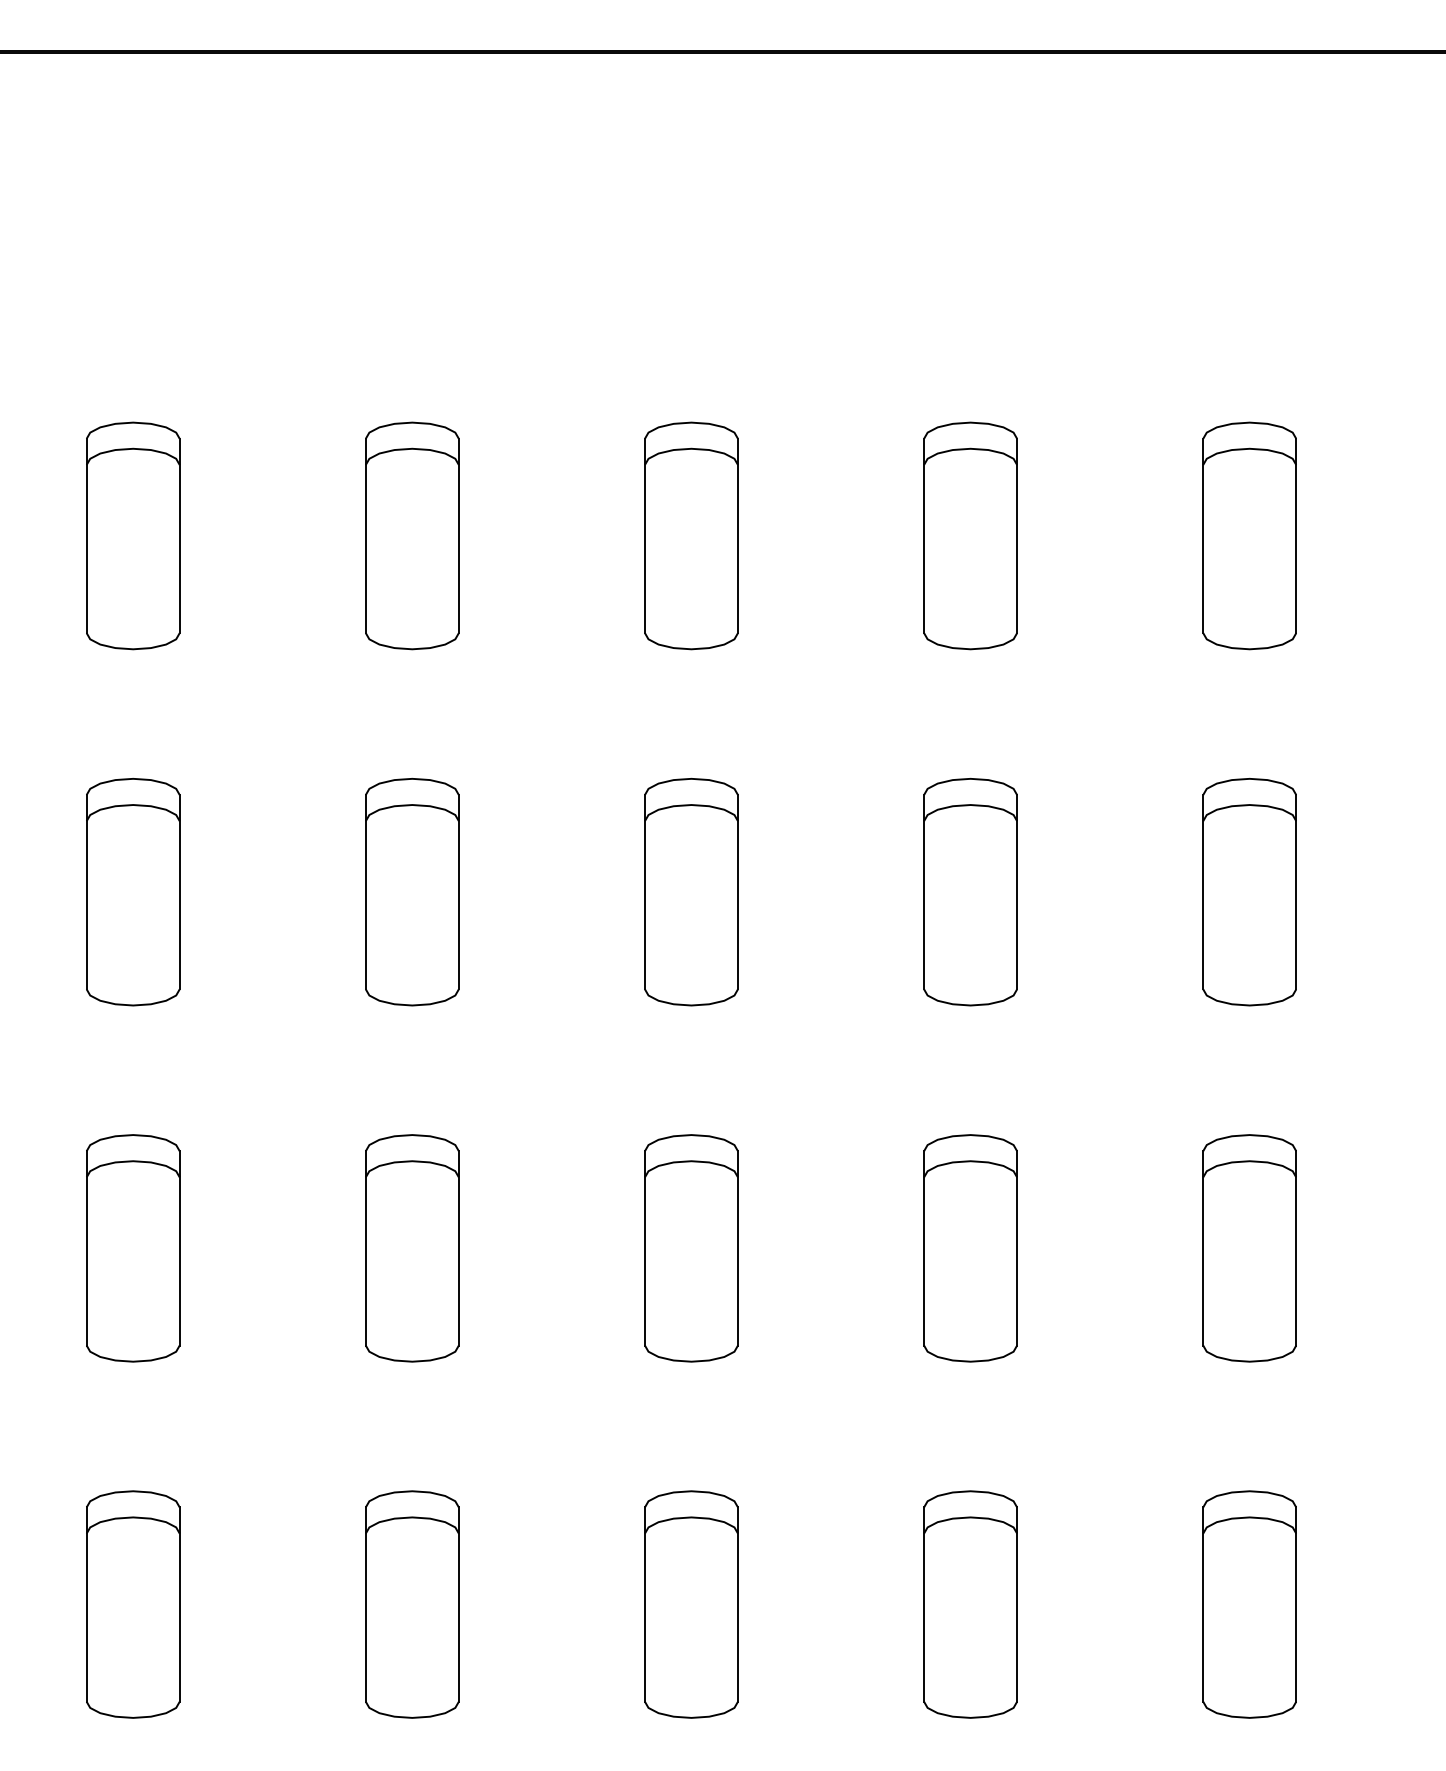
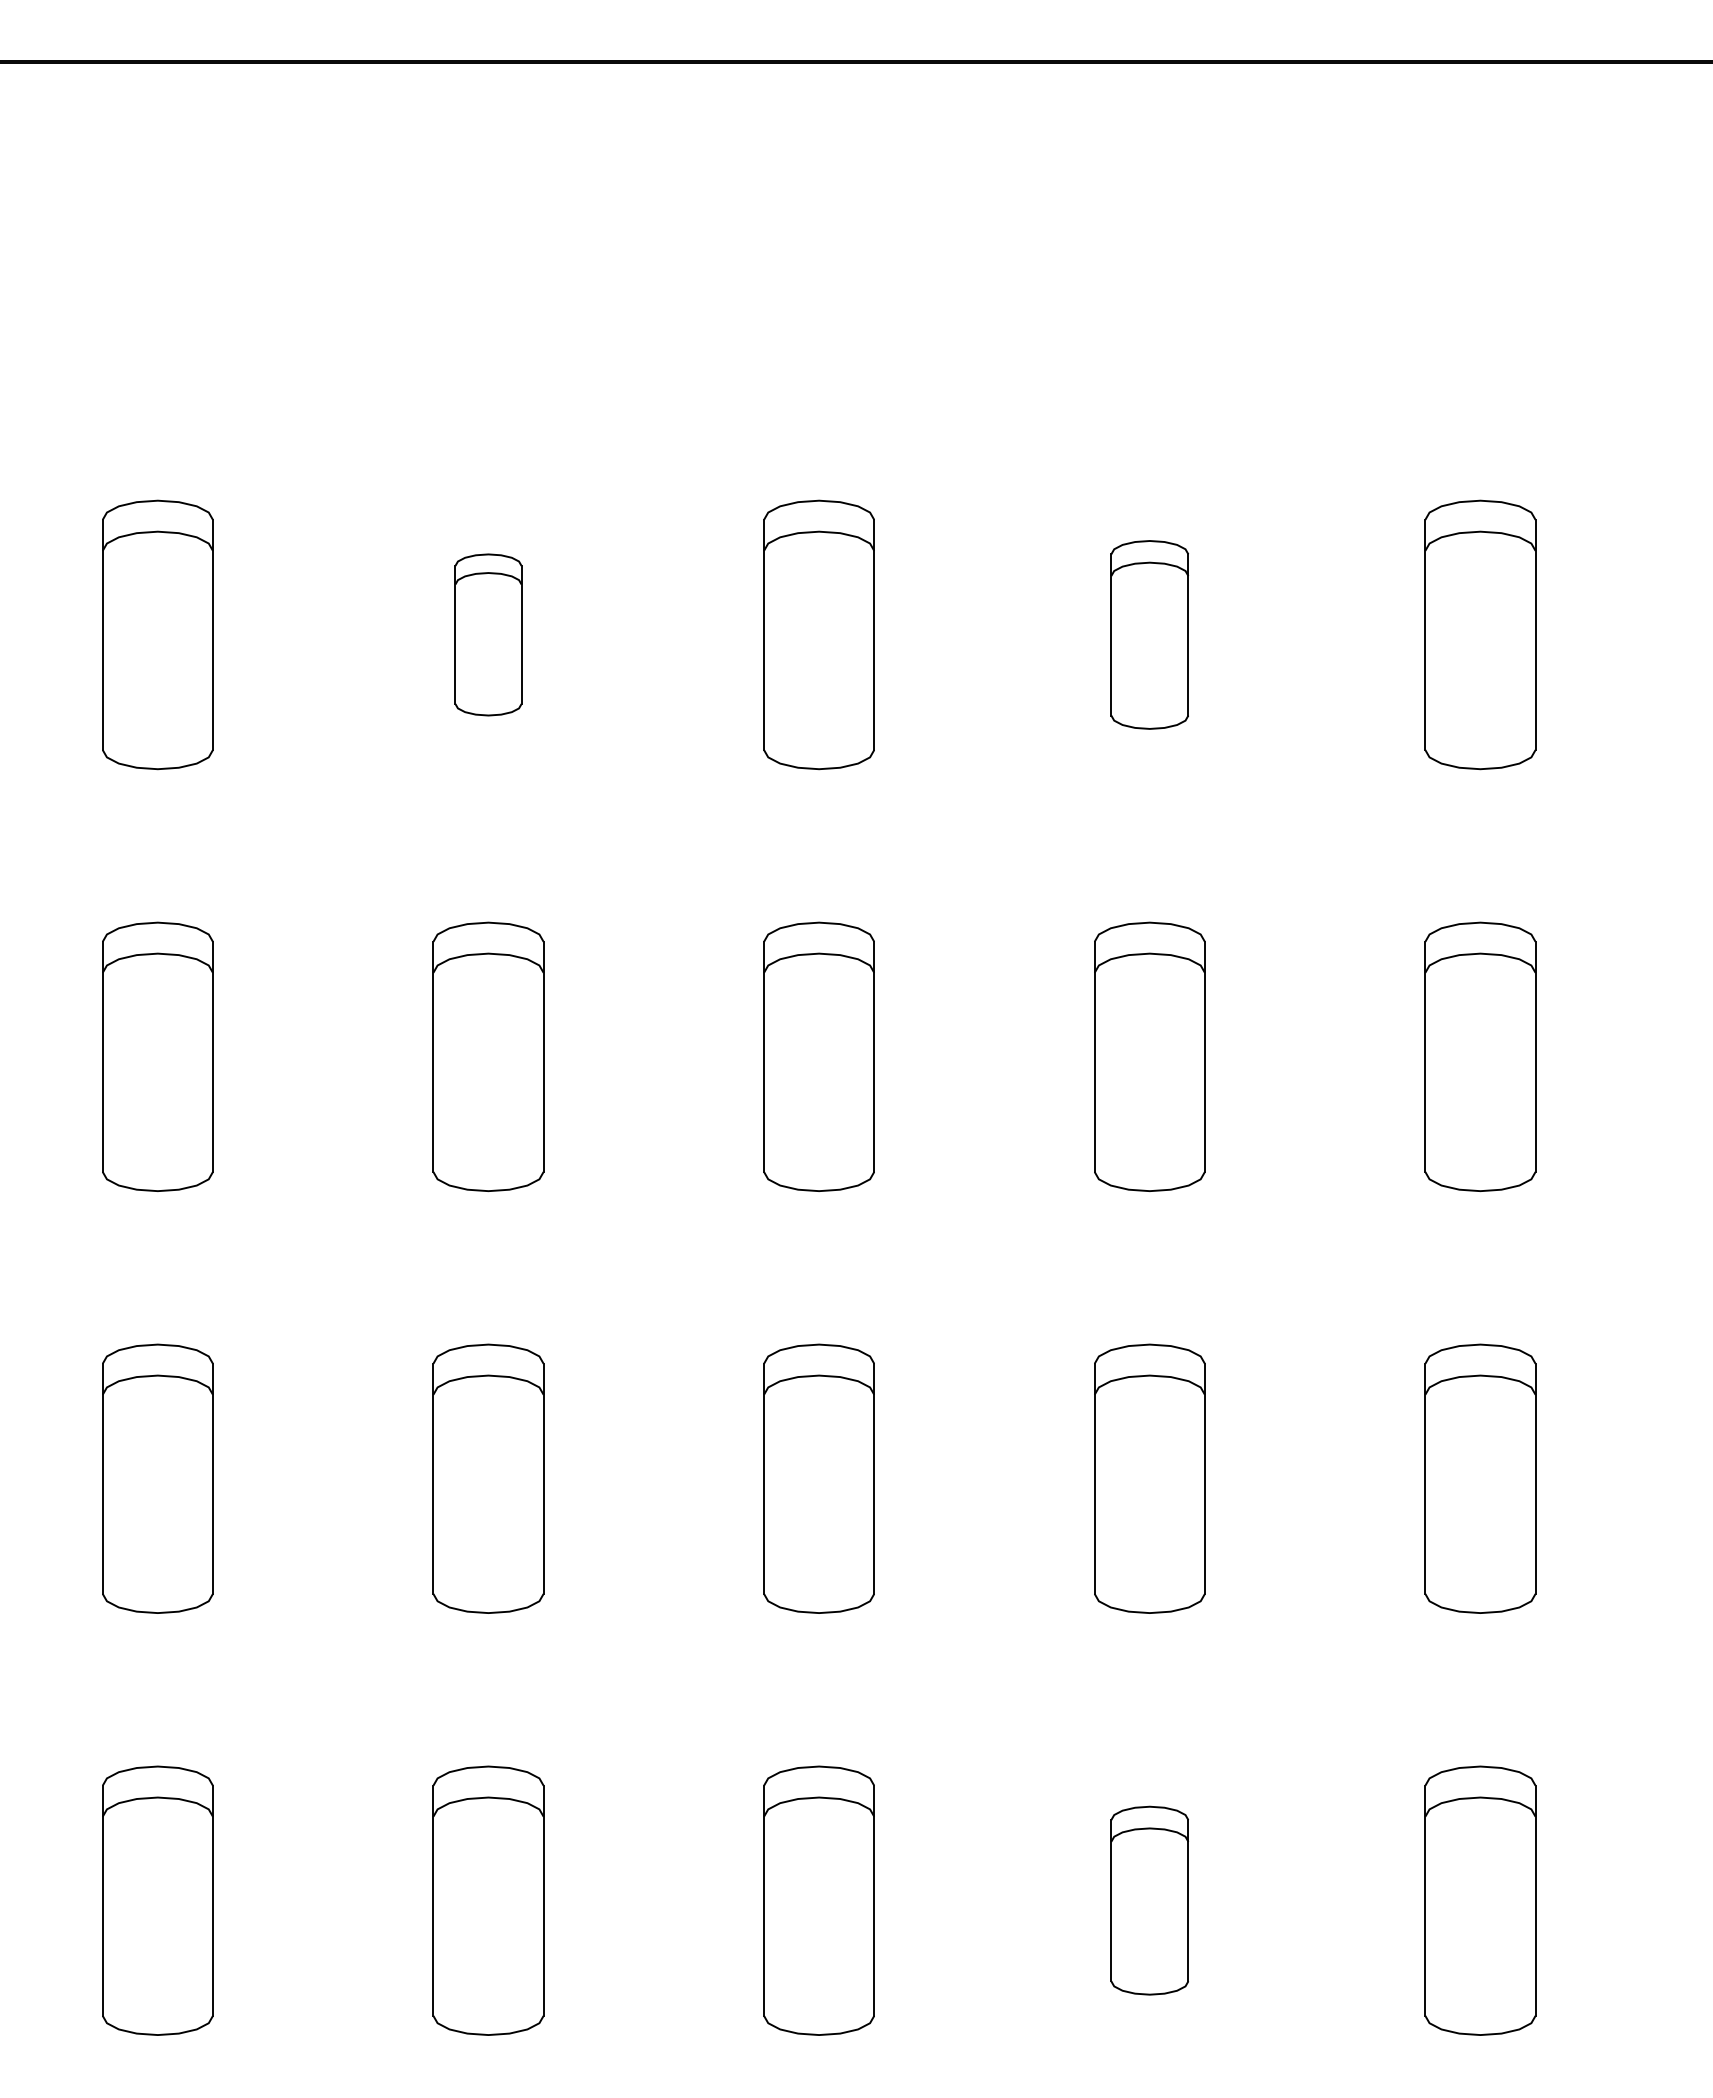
part: (412, 535) -> (488, 634), size x0.6
part: (970, 535) -> (1149, 634), size x0.7
part: (970, 1604) -> (1149, 1900), size x0.7

